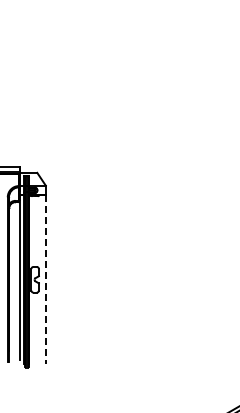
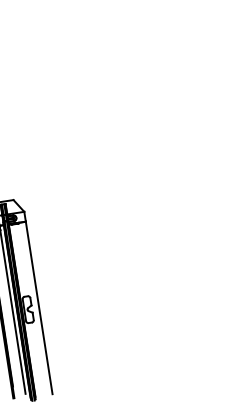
line: (45, 280) -> (38, 308), dashed -> solid

